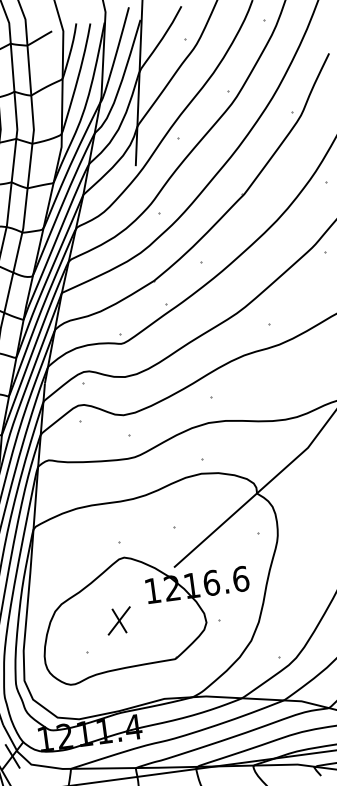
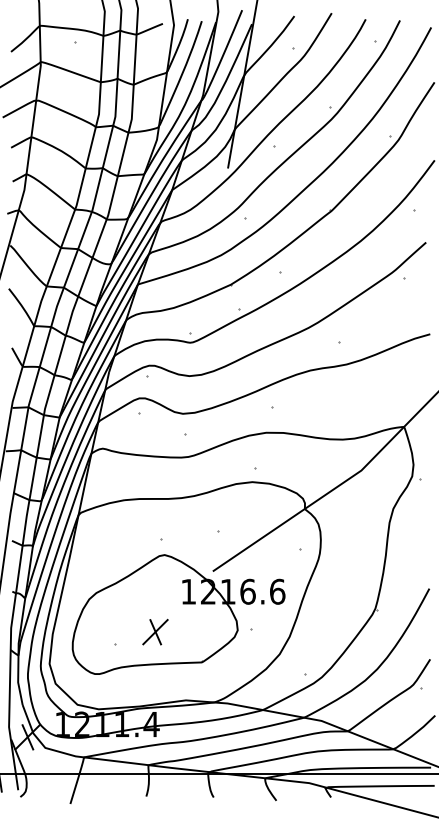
part: (119, 620) -> (155, 631), moved

